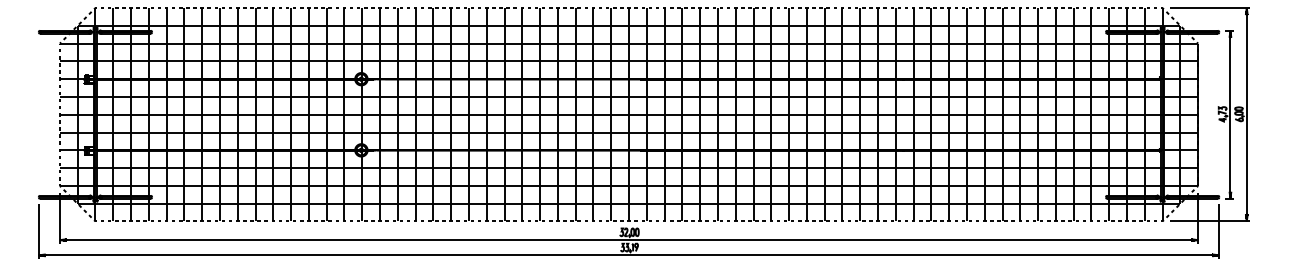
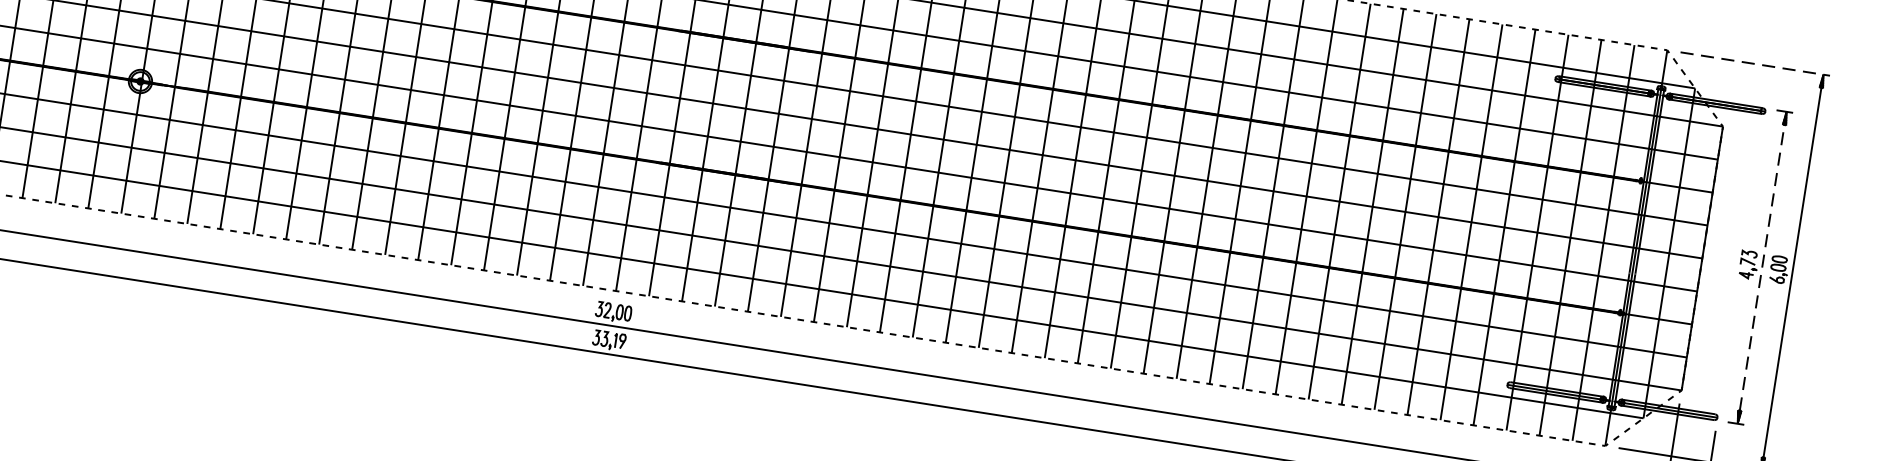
line: (1210, 8) -> (1756, 65), solid -> dashed
line: (1230, 115) -> (1762, 269), solid -> dashed

